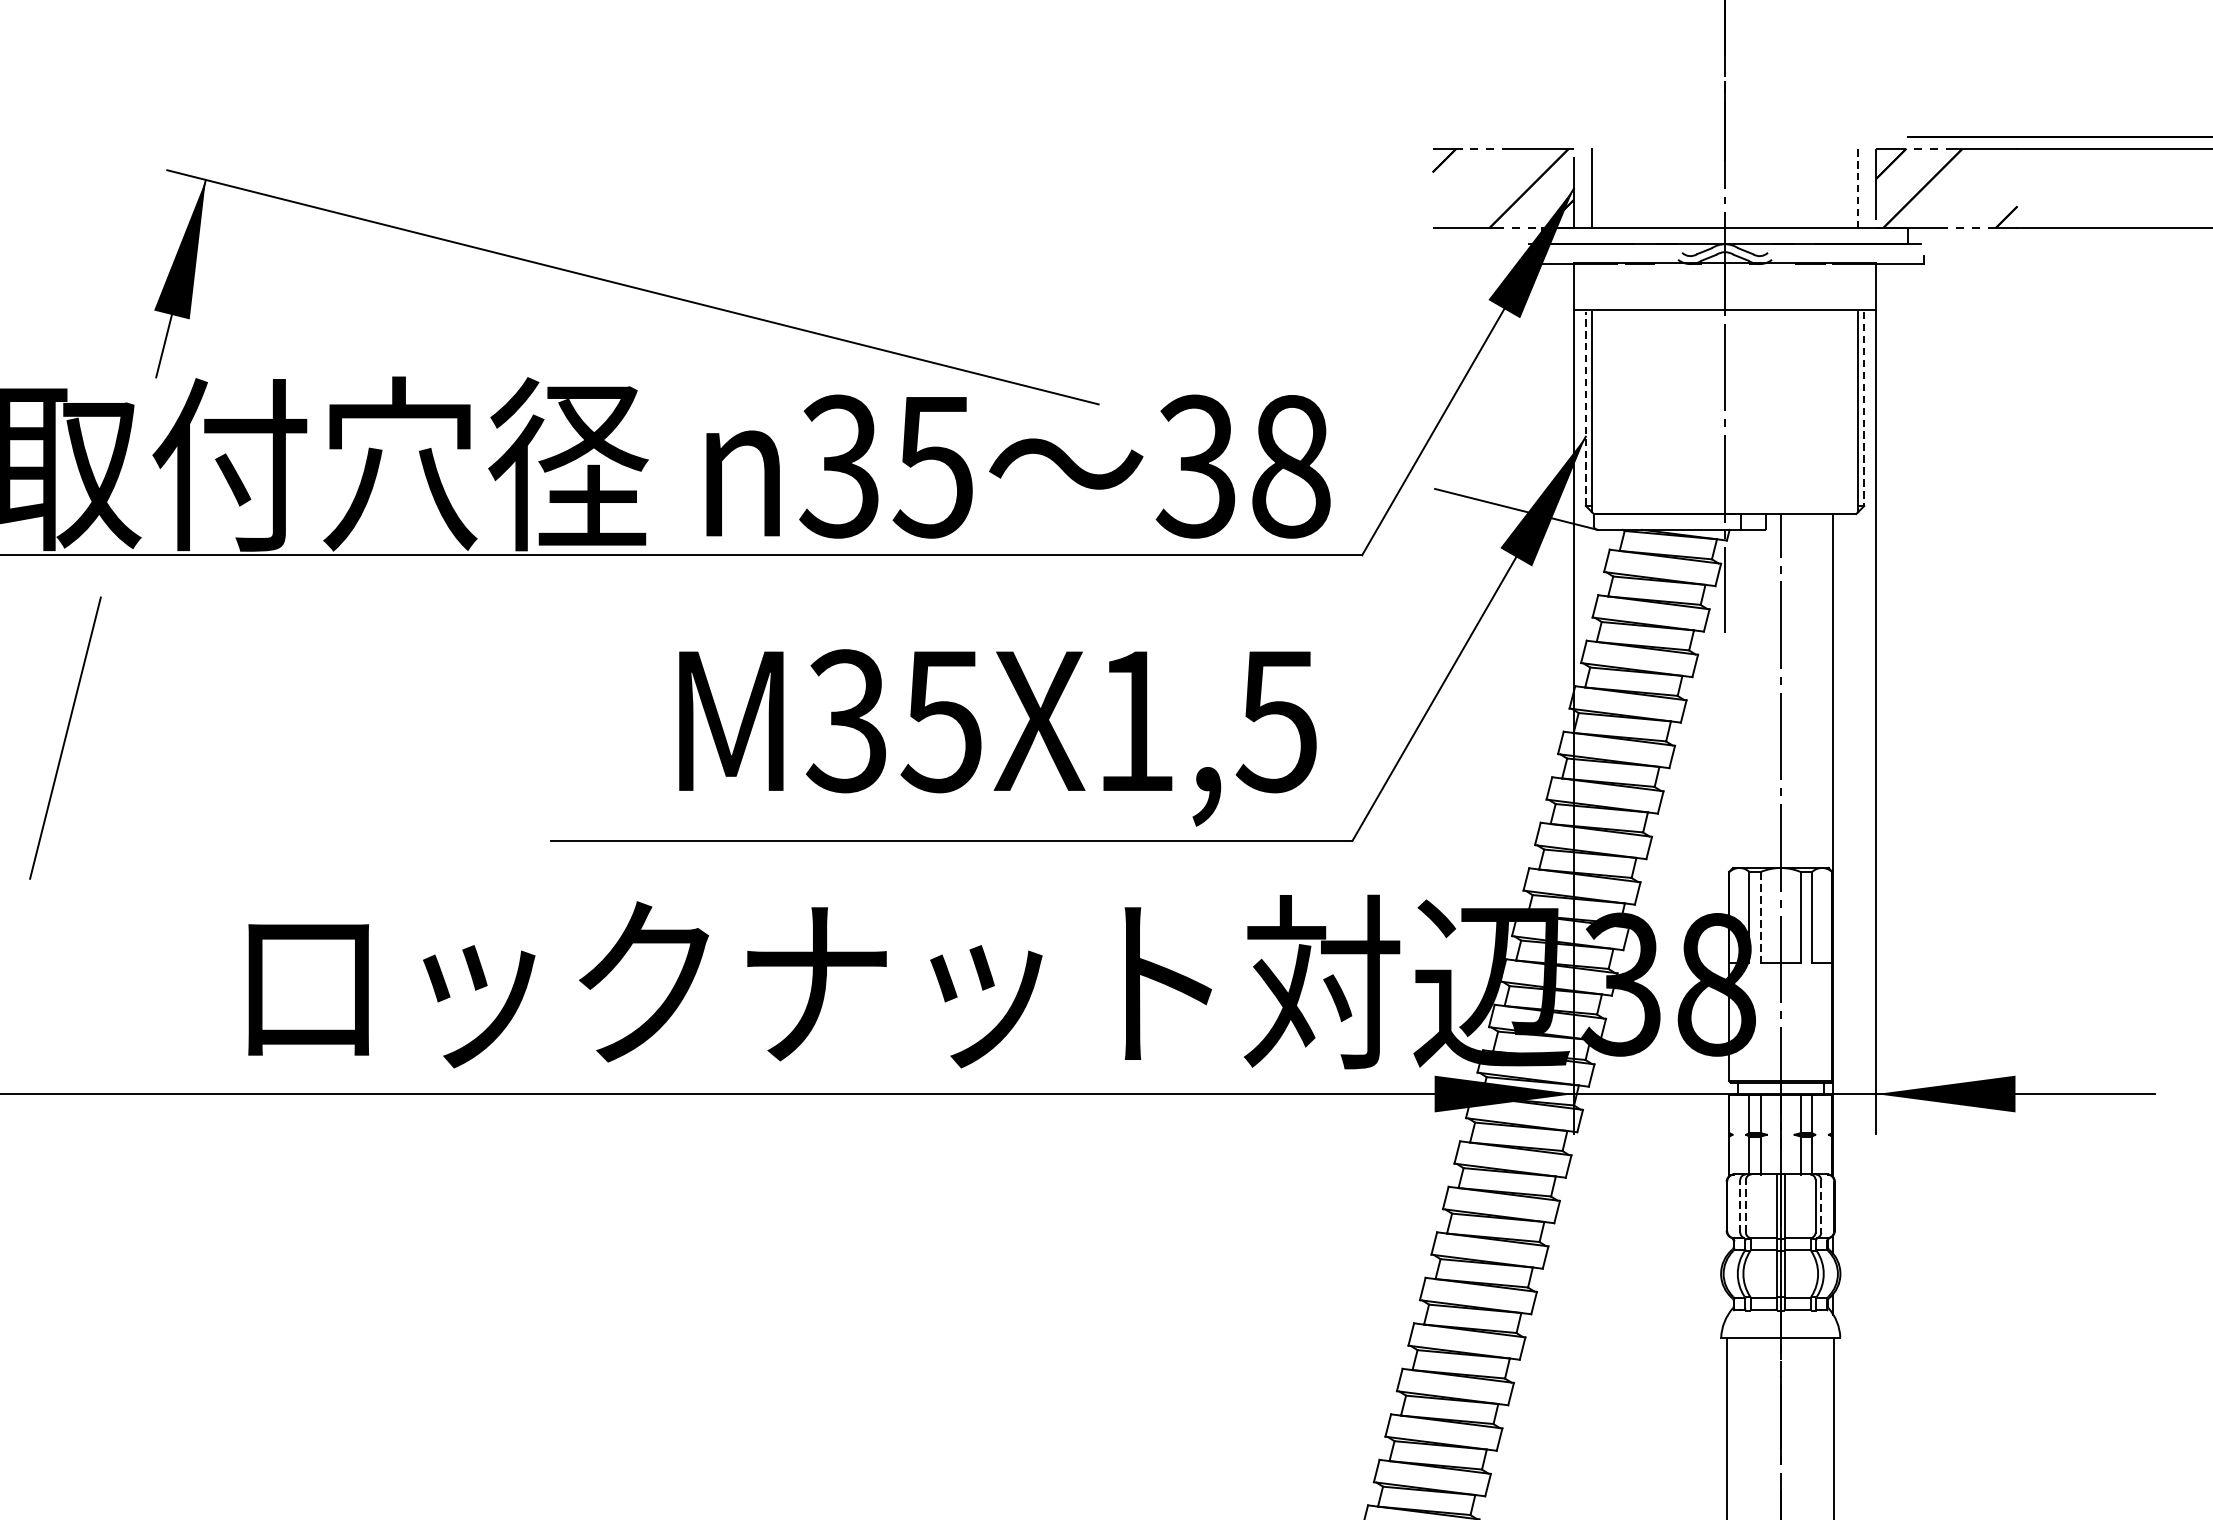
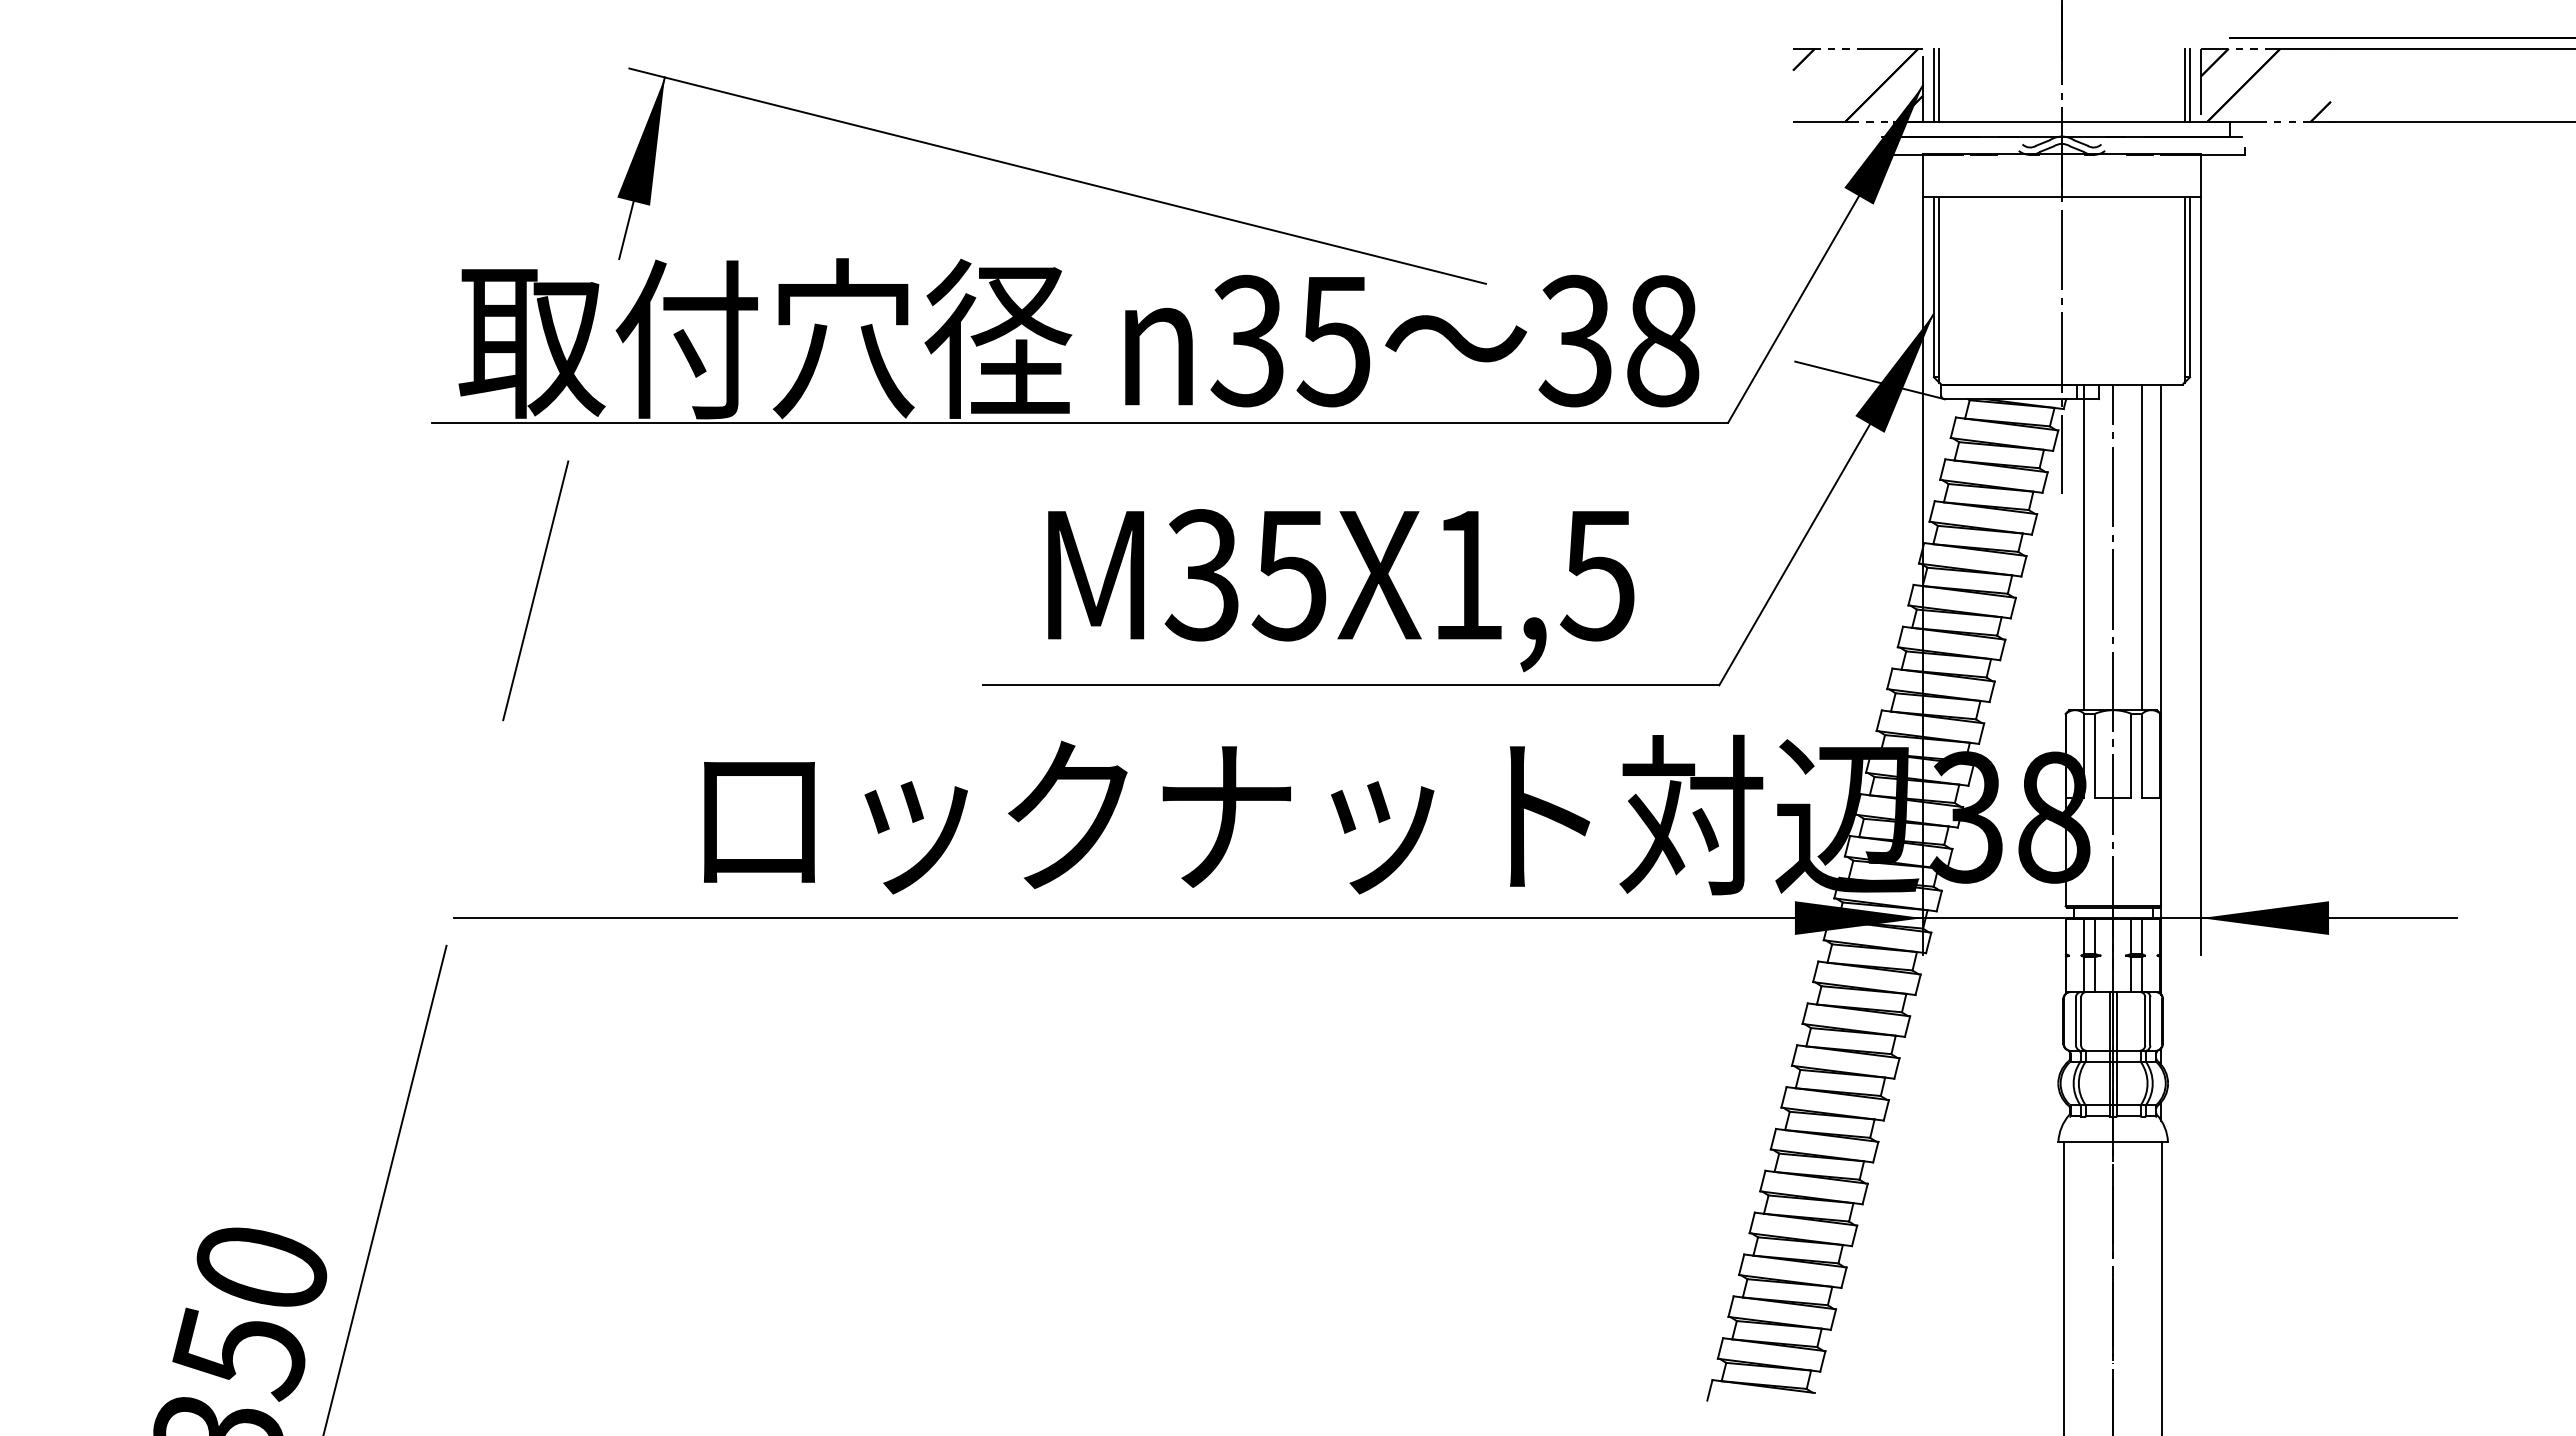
line: (1585, 187) -> (1933, 84), added
line: (1864, 187) -> (2190, 84), added
line: (1858, 188) -> (2184, 85), dashed -> solid
line: (1585, 408) -> (1933, 287), dashed -> solid
line: (1864, 409) -> (2190, 288), dashed -> solid
line: (1748, 691) -> (2083, 547), added
line: (1812, 691) -> (2142, 547), added
text: (998, 737) -> (1341, 590), moved
line: (1760, 917) -> (2094, 755), dashed -> solid
line: (1739, 1205) -> (2075, 1020), dashed -> solid
line: (1746, 1205) -> (2081, 1020), dashed -> solid
line: (1821, 1206) -> (2150, 1021), dashed -> solid

